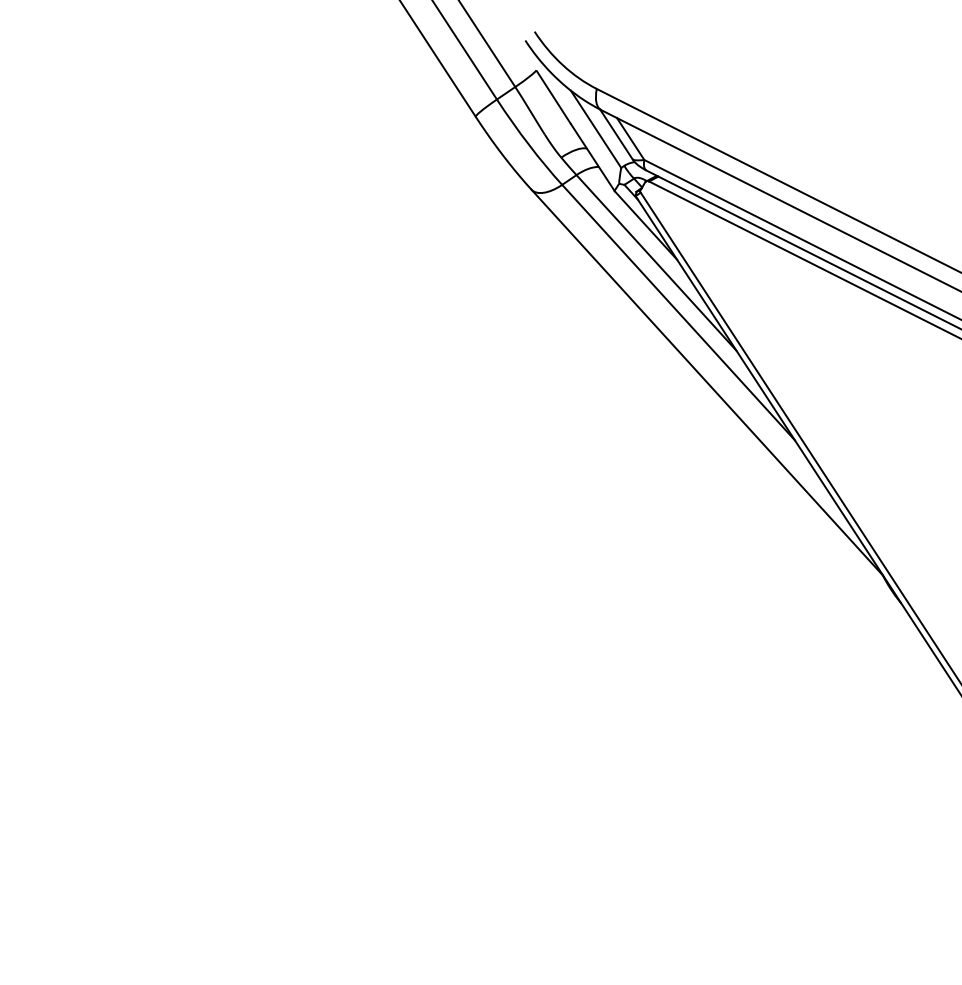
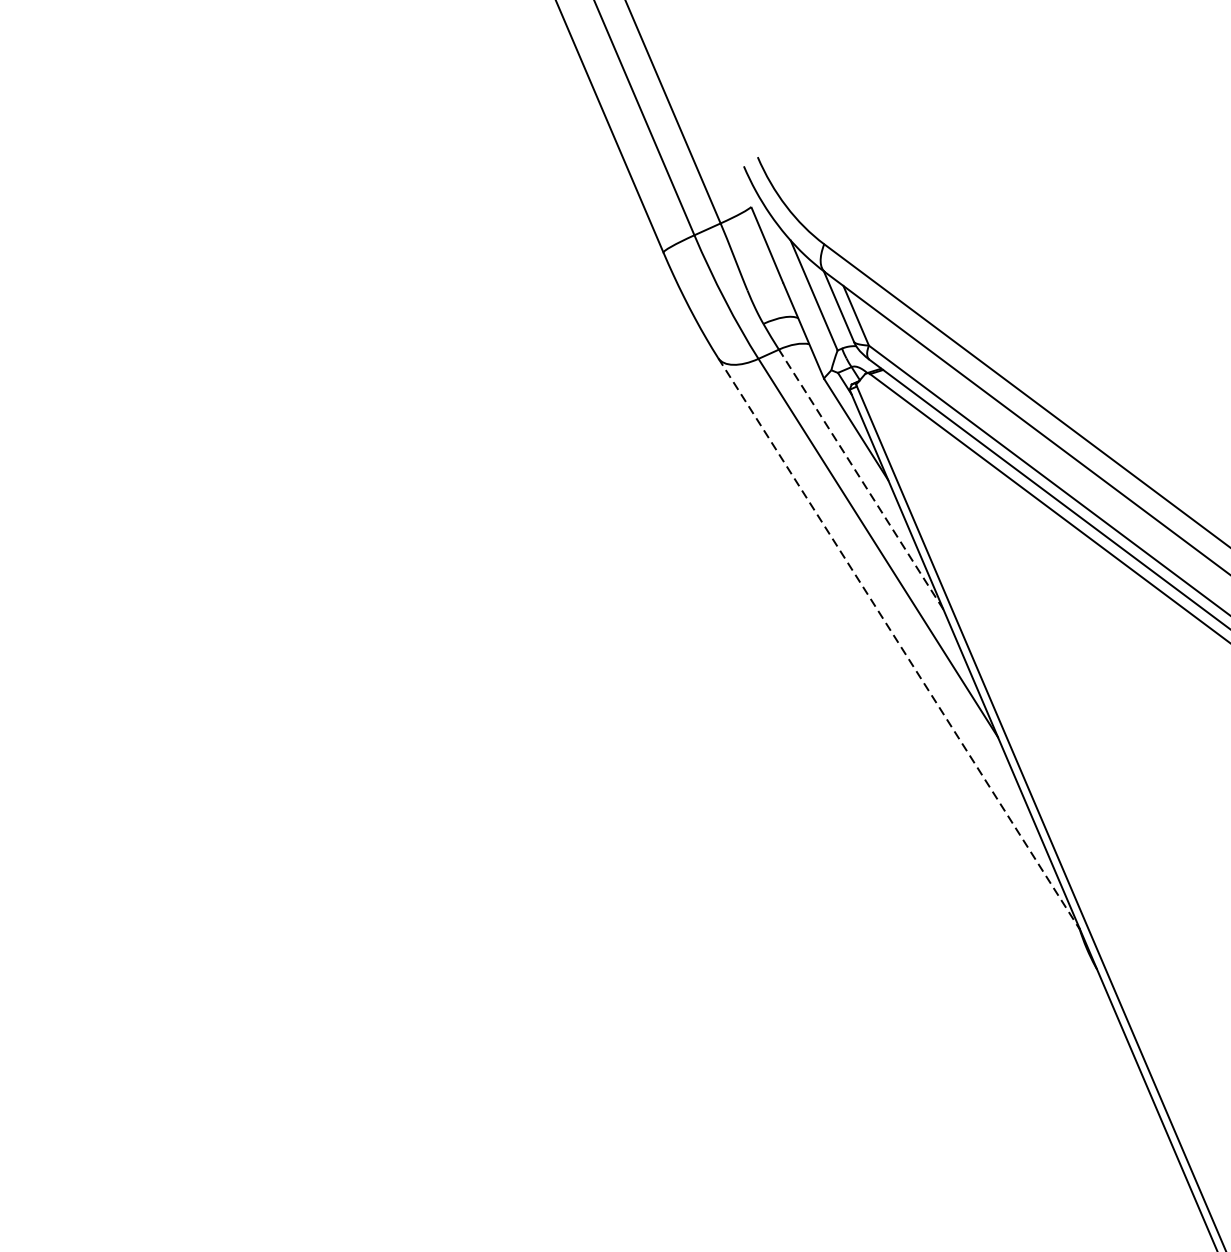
line: (656, 262) -> (861, 479), solid -> dashed
line: (707, 382) -> (899, 643), solid -> dashed

